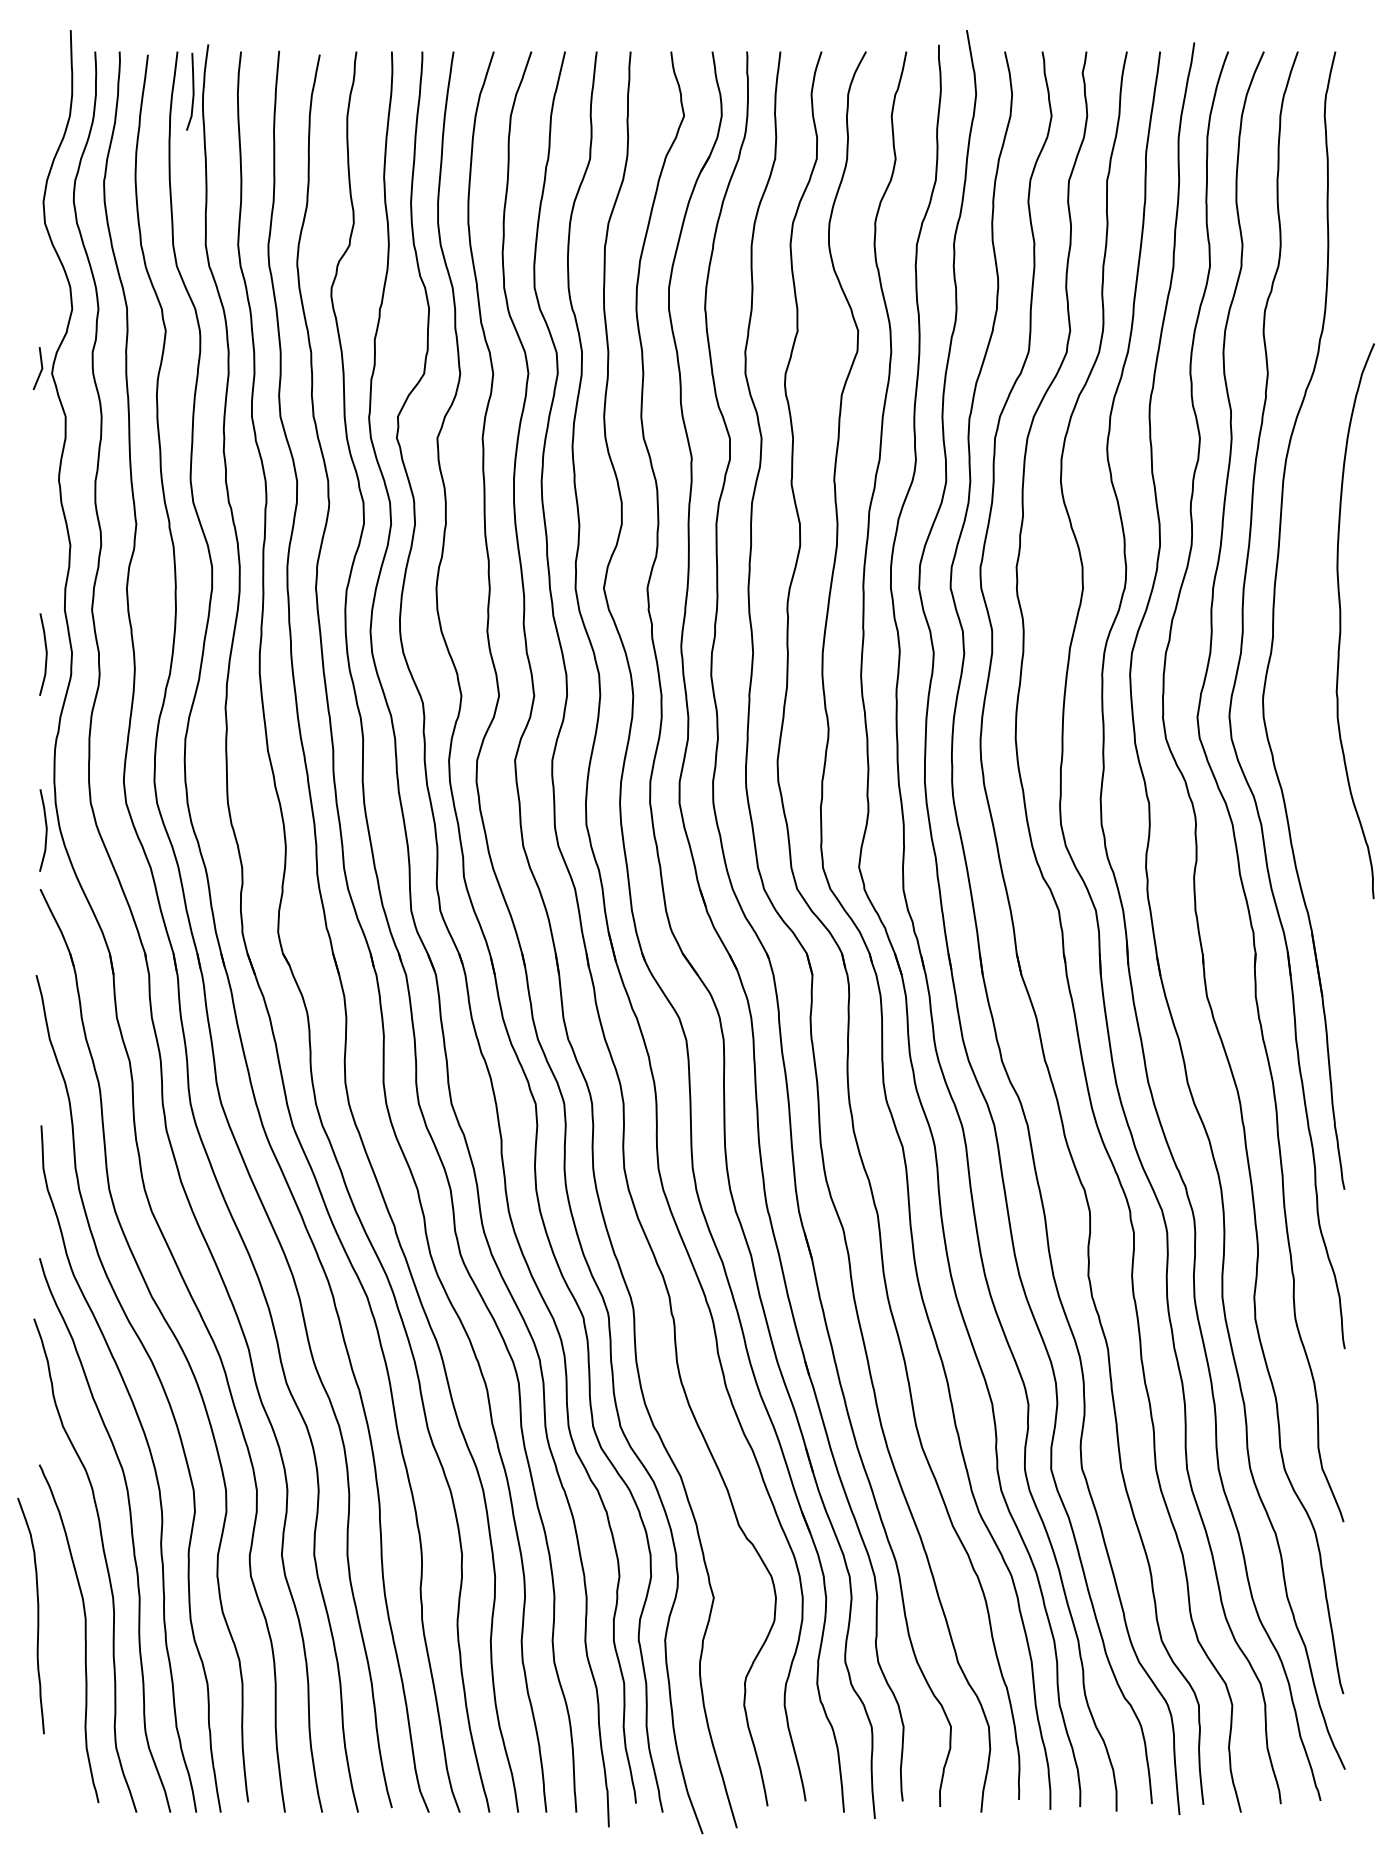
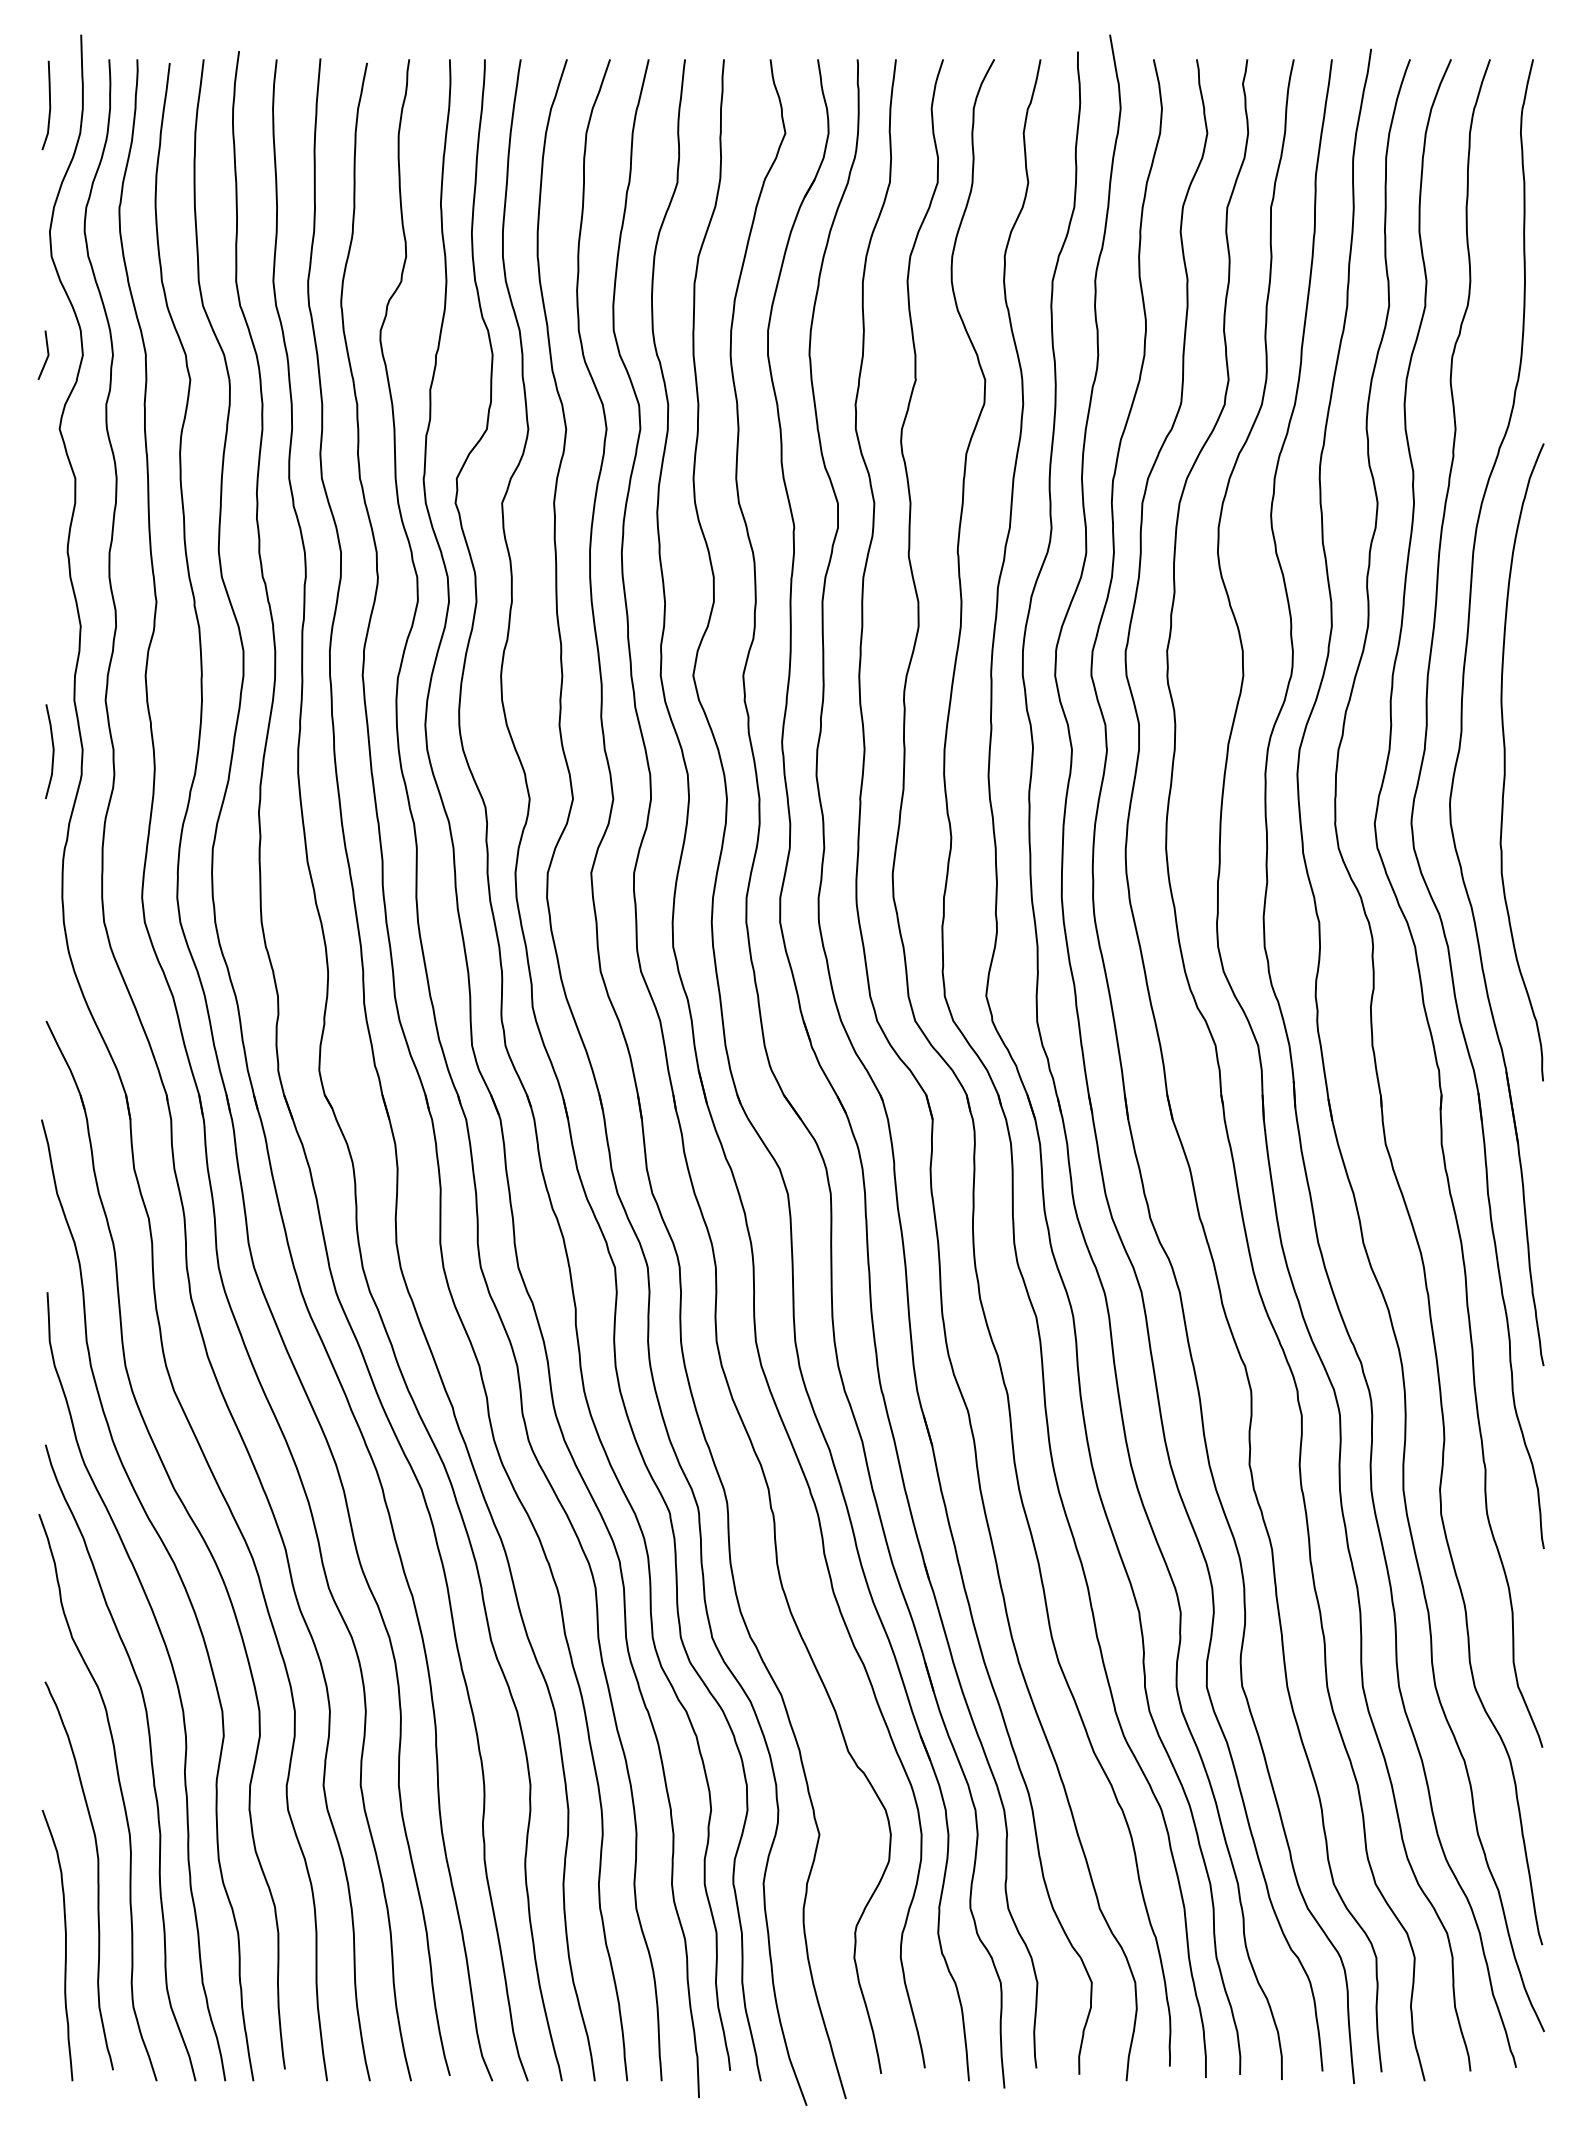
line: (192, 91) -> (49, 105), moved
line: (41, 367) -> (47, 354), moved
curve: (1340, 621) -> (1505, 762), moved
curve: (45, 830) -> (52, 953), removed
curve: (37, 1616) -> (65, 1945), moved

